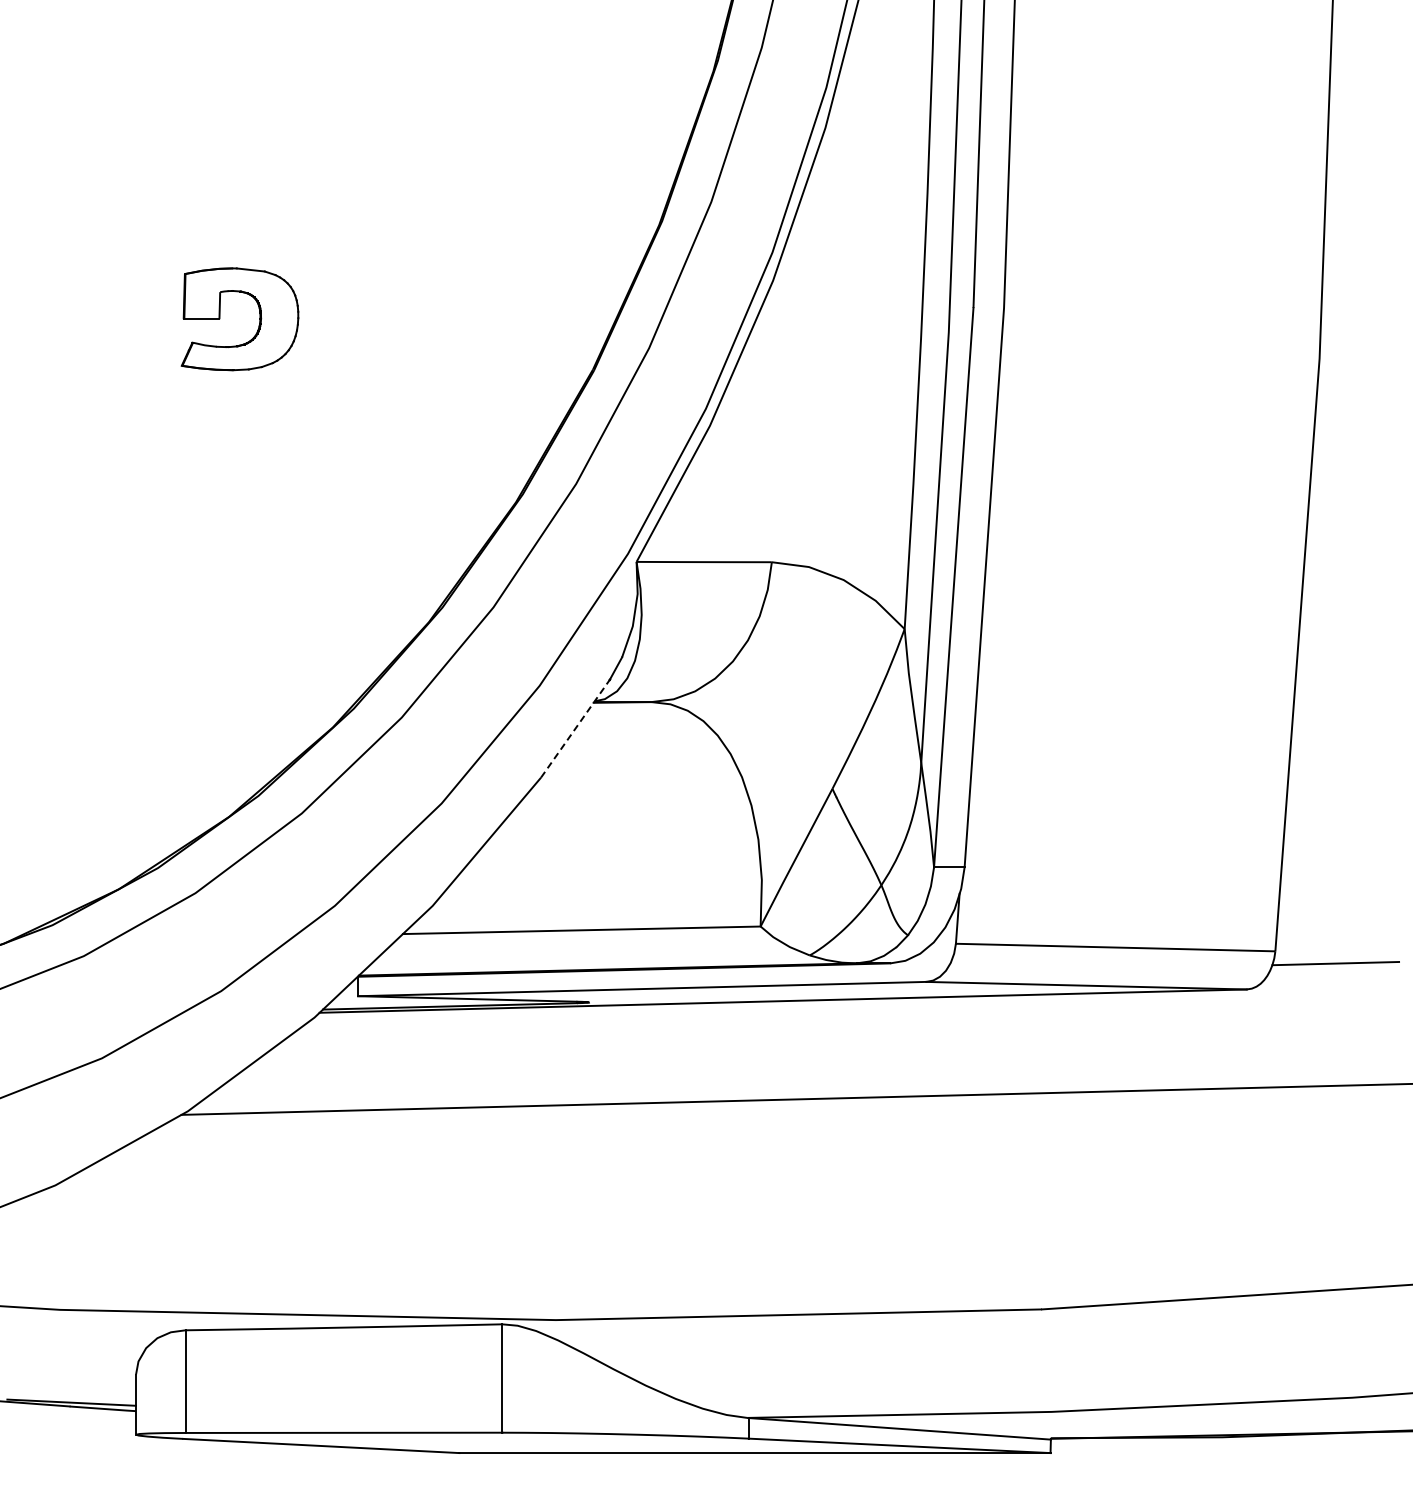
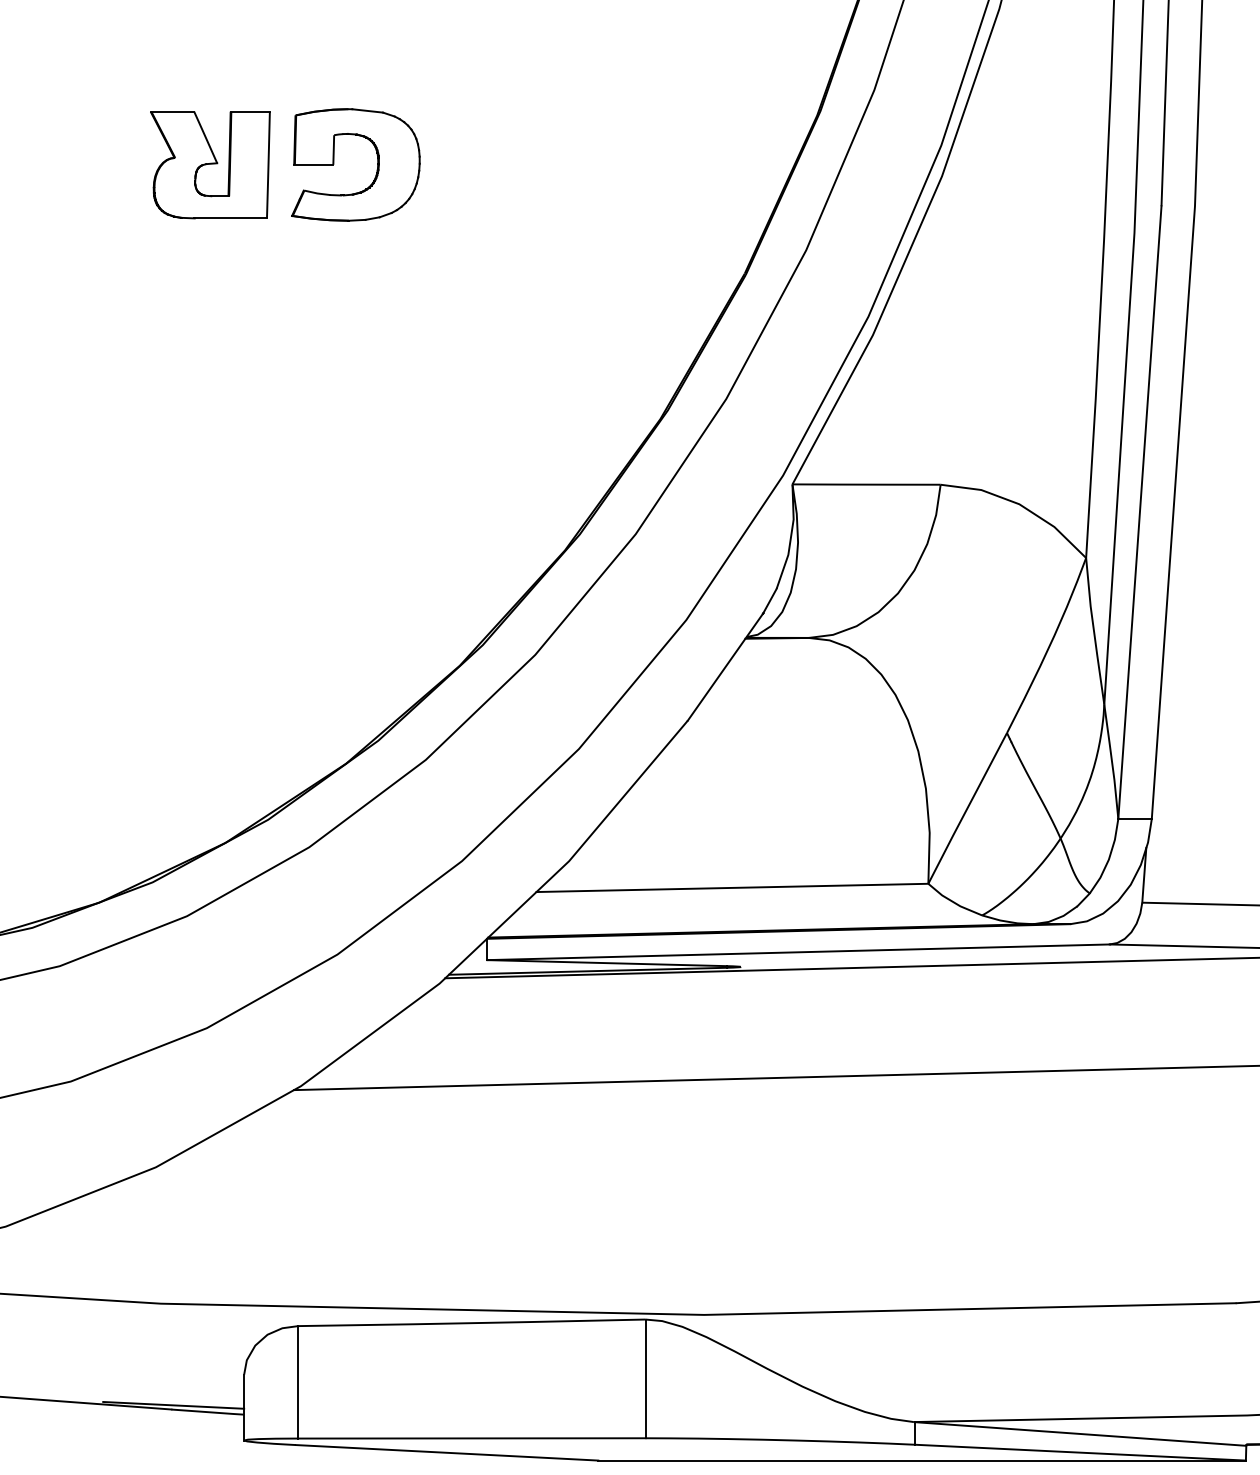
part: (105, 270) -> (210, 165), added
part: (220, 318) -> (334, 164), moved
line: (575, 728) -> (725, 666), dashed -> solid

